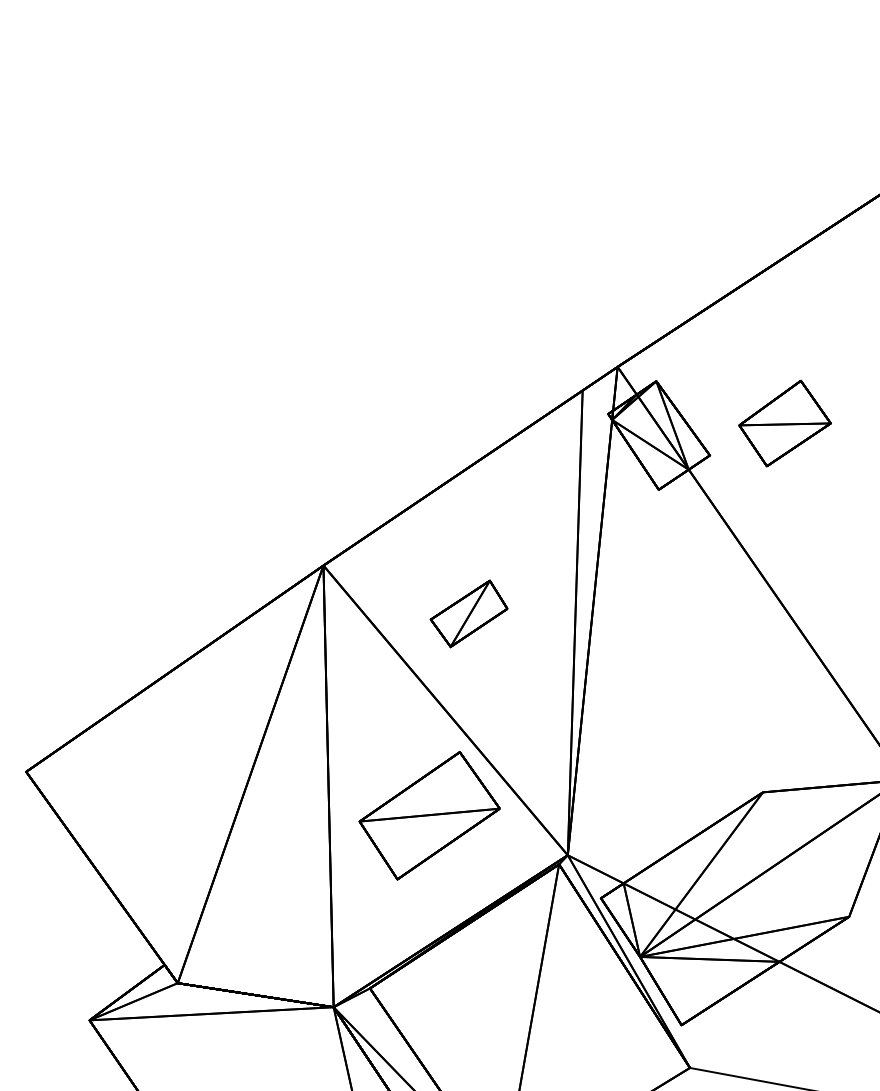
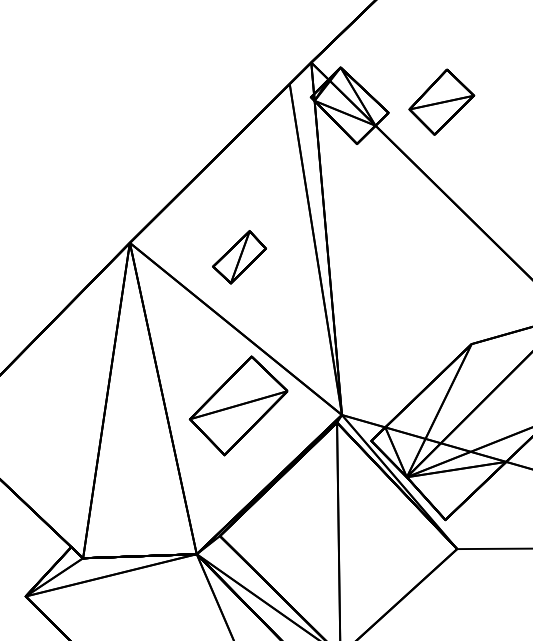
part: (784, 423) -> (441, 102), moved

